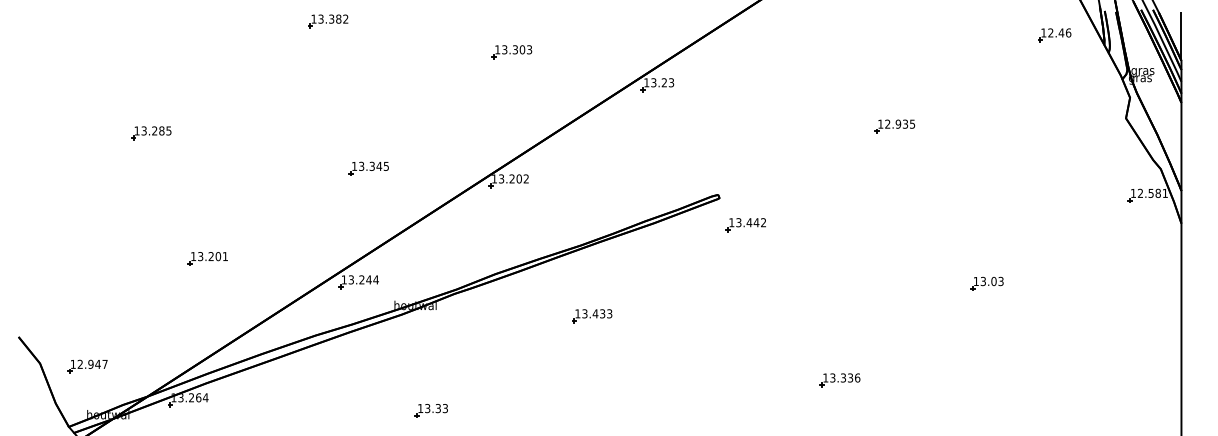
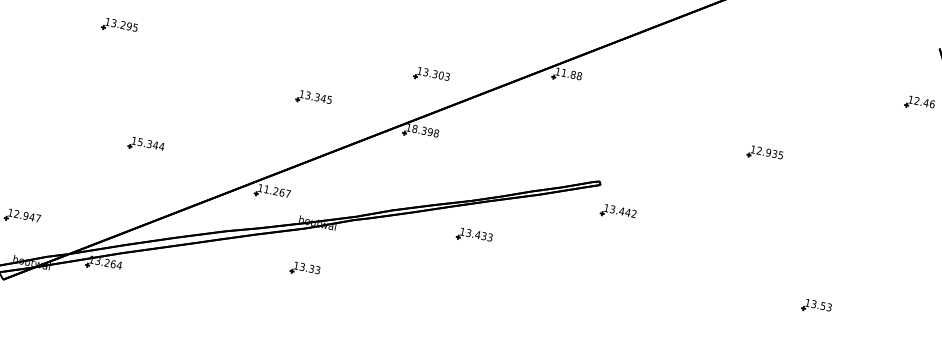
part: (511, 52) -> (431, 75), moved
text: (662, 82) -> (571, 74), 13.23 -> 11.88
text: (161, 130) -> (129, 25), 13.285 -> 13.295
part: (368, 168) -> (313, 98), moved
text: (513, 178) -> (425, 130), 13.202 -> 18.398
text: (213, 256) -> (151, 144), 13.201 -> 15.344
text: (363, 279) -> (277, 191), 13.244 -> 11.267
text: (993, 281) -> (822, 306), 13.03 -> 13.53
part: (592, 316) -> (474, 236), moved
part: (430, 410) -> (304, 269), moved

